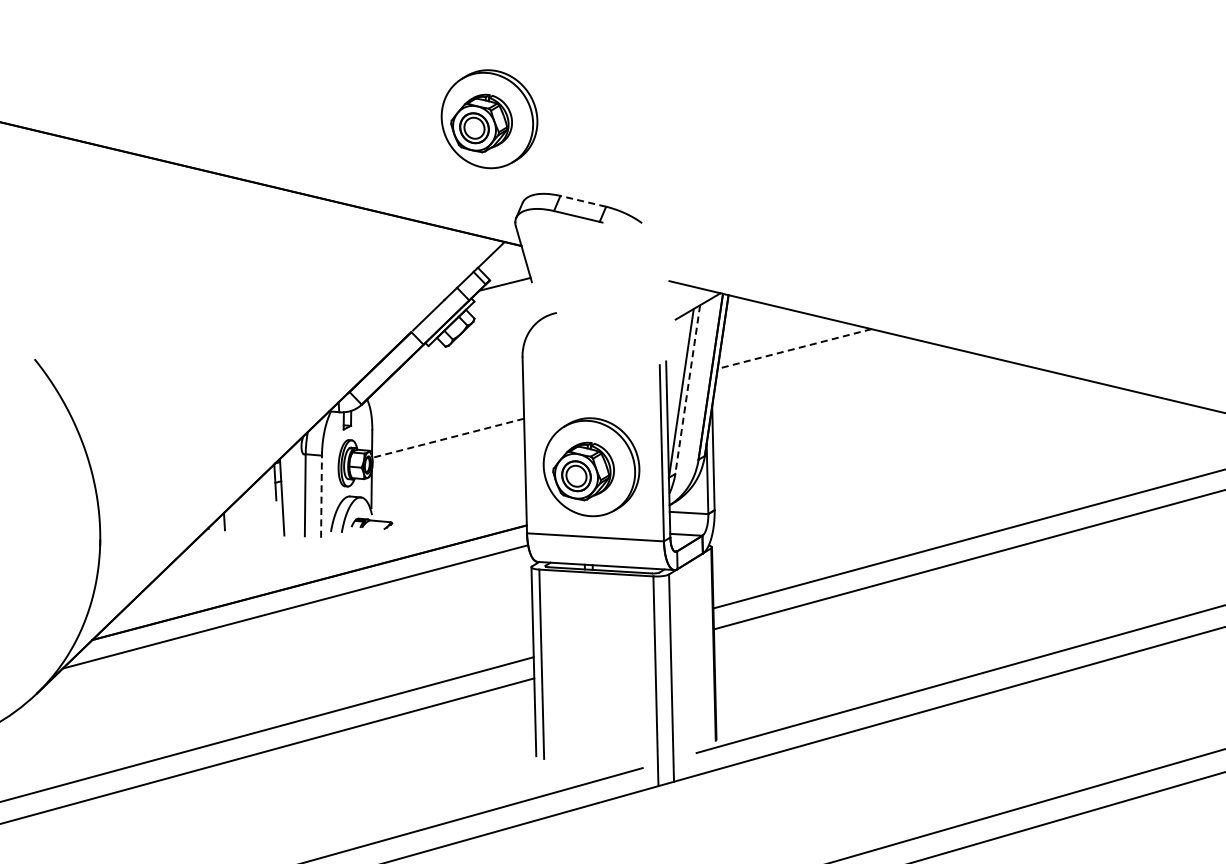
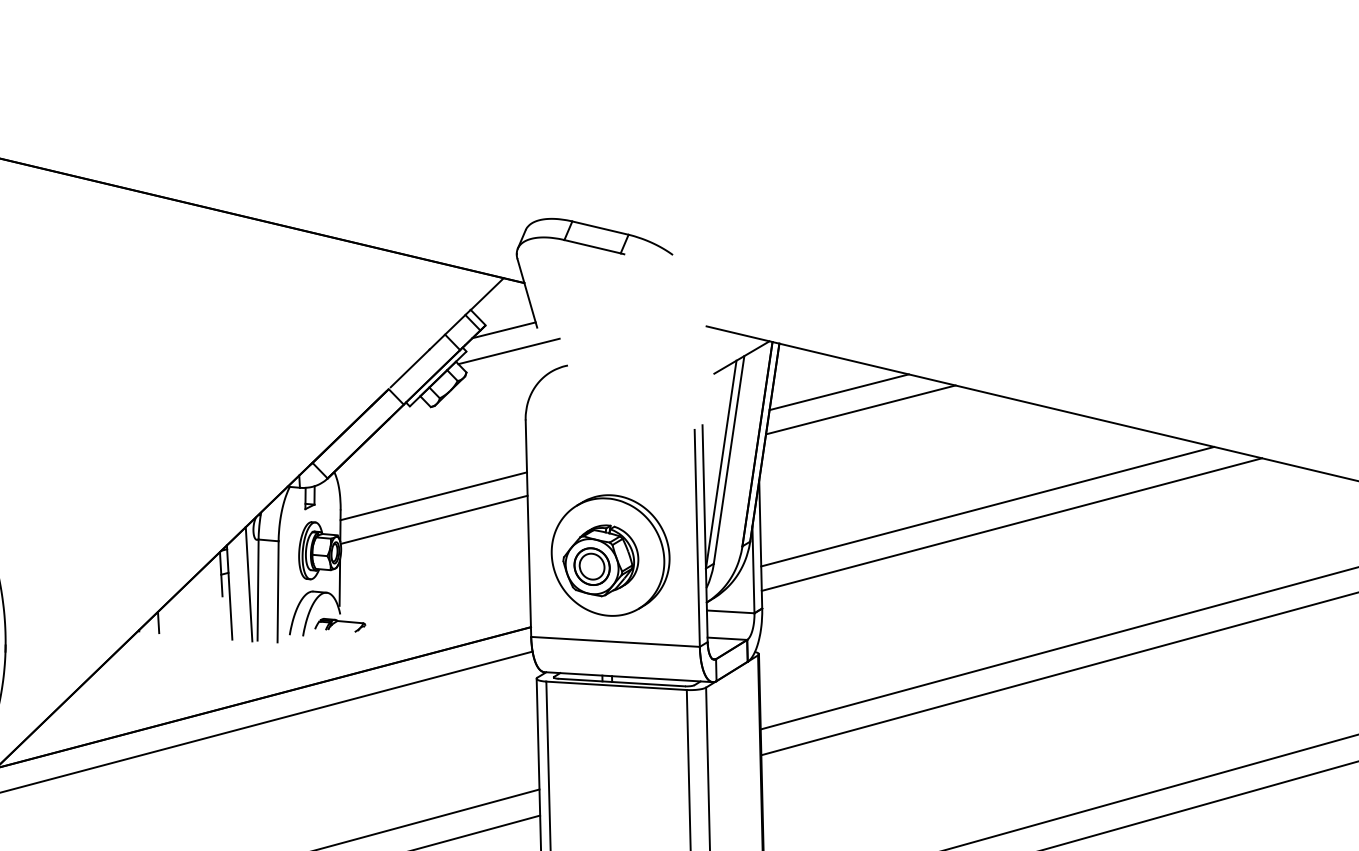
part: (489, 119) -> (484, 127), removed
line: (582, 201) -> (599, 228), dashed -> solid
line: (508, 301) -> (508, 351), added
line: (776, 334) -> (838, 392), added
line: (794, 349) -> (860, 410), dashed -> solid
line: (687, 390) -> (728, 461), dashed -> solid
line: (447, 418) -> (433, 495), added
line: (897, 427) -> (987, 506), added
line: (447, 438) -> (433, 520), dashed -> solid
line: (917, 441) -> (1012, 523), added
line: (297, 490) -> (248, 584), added
line: (321, 496) -> (278, 591), dashed -> solid

